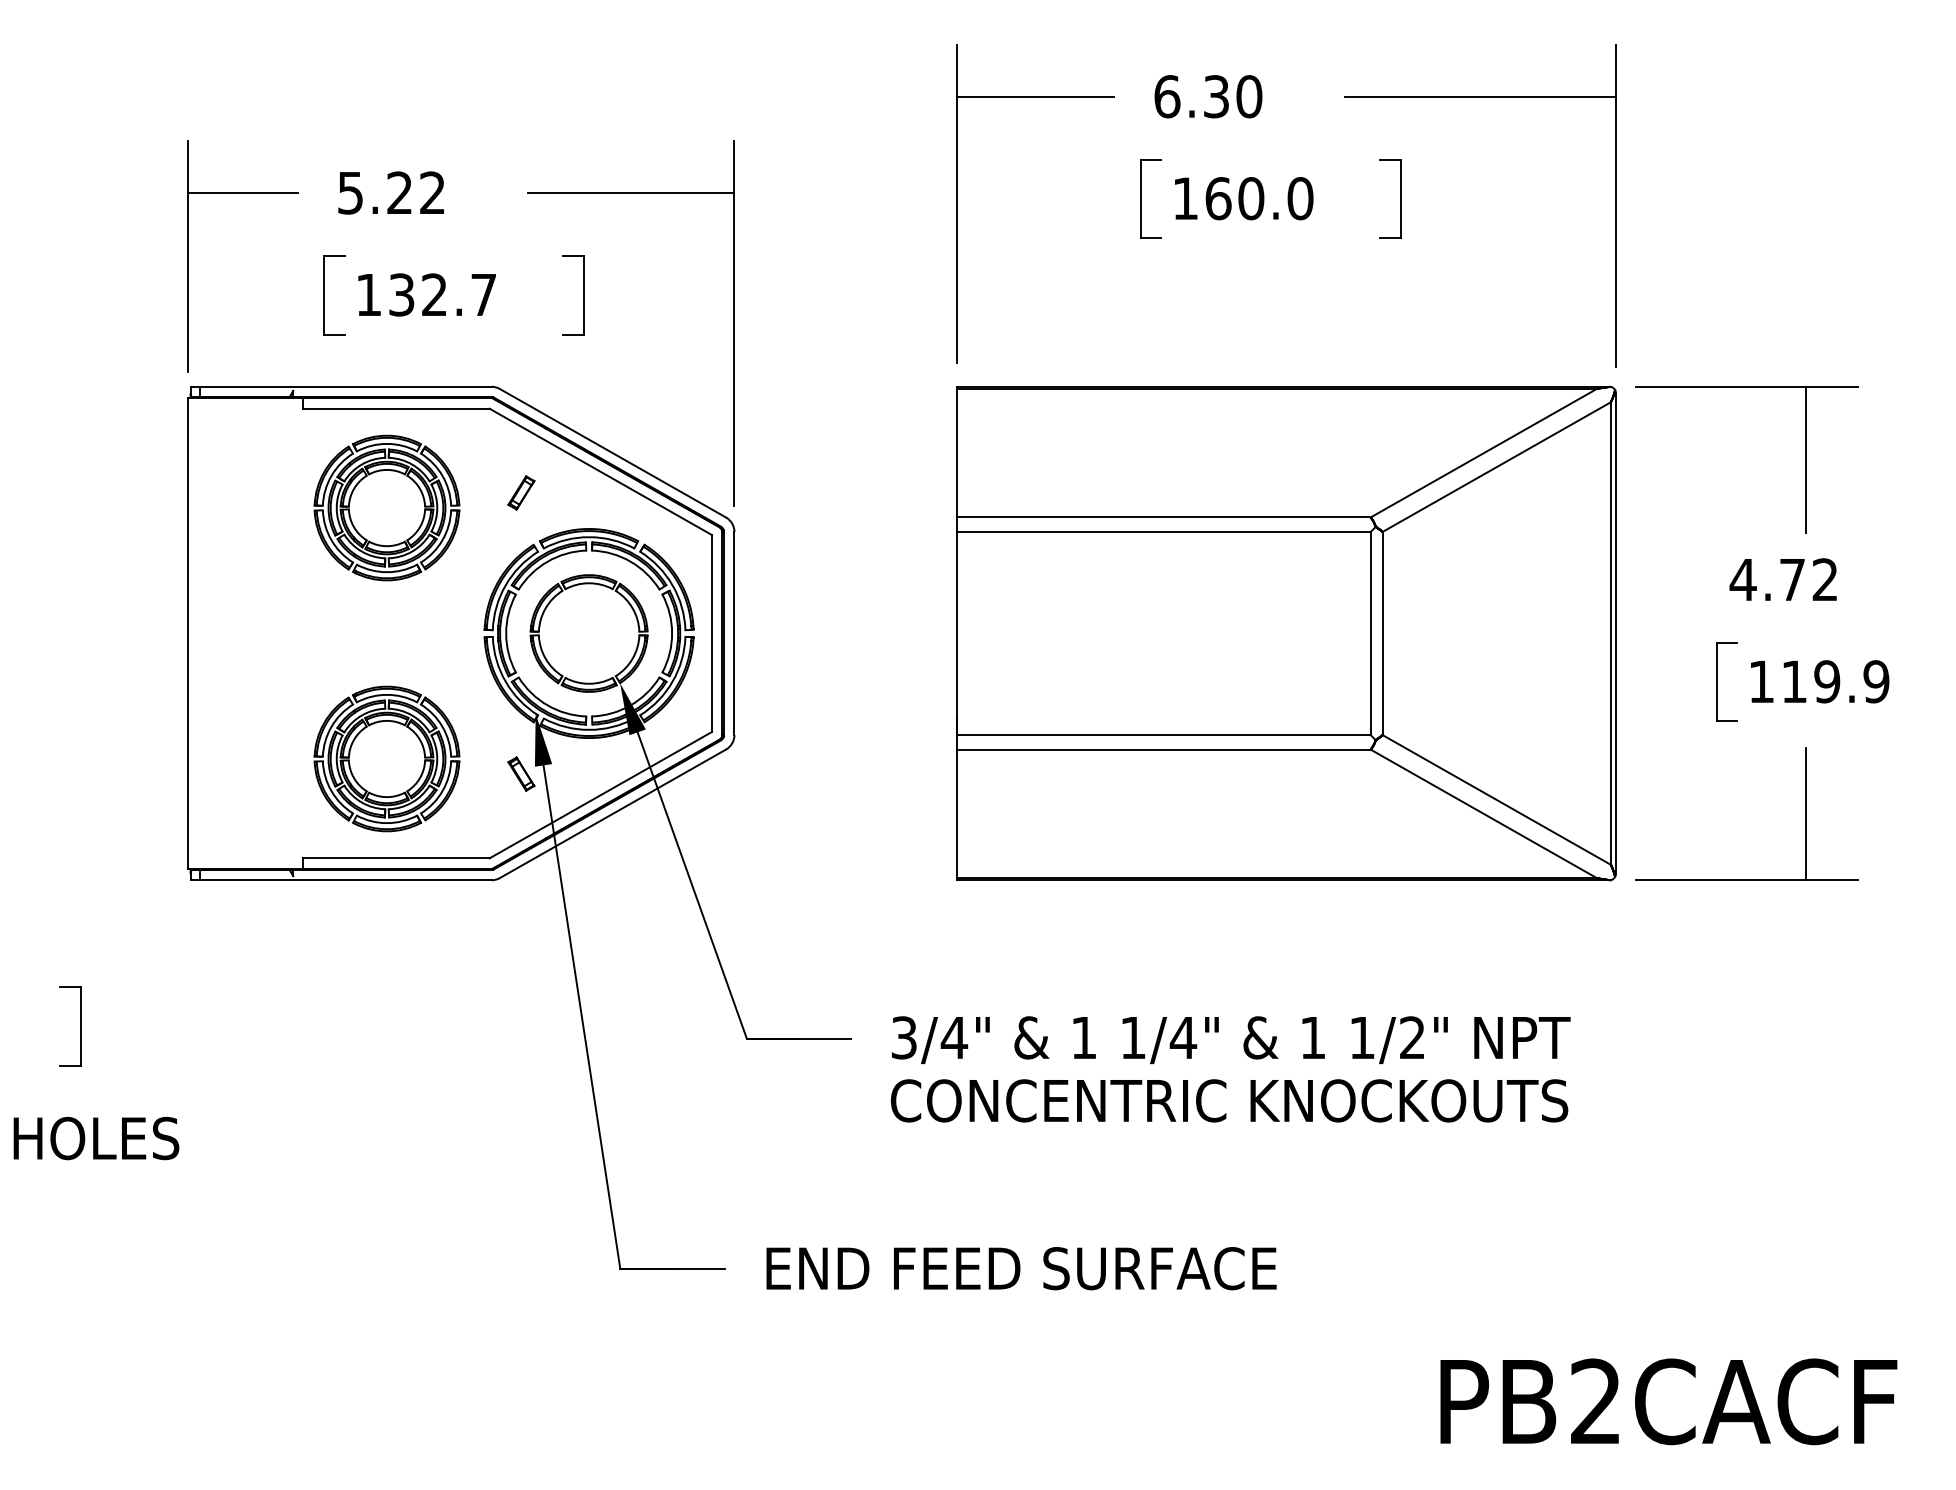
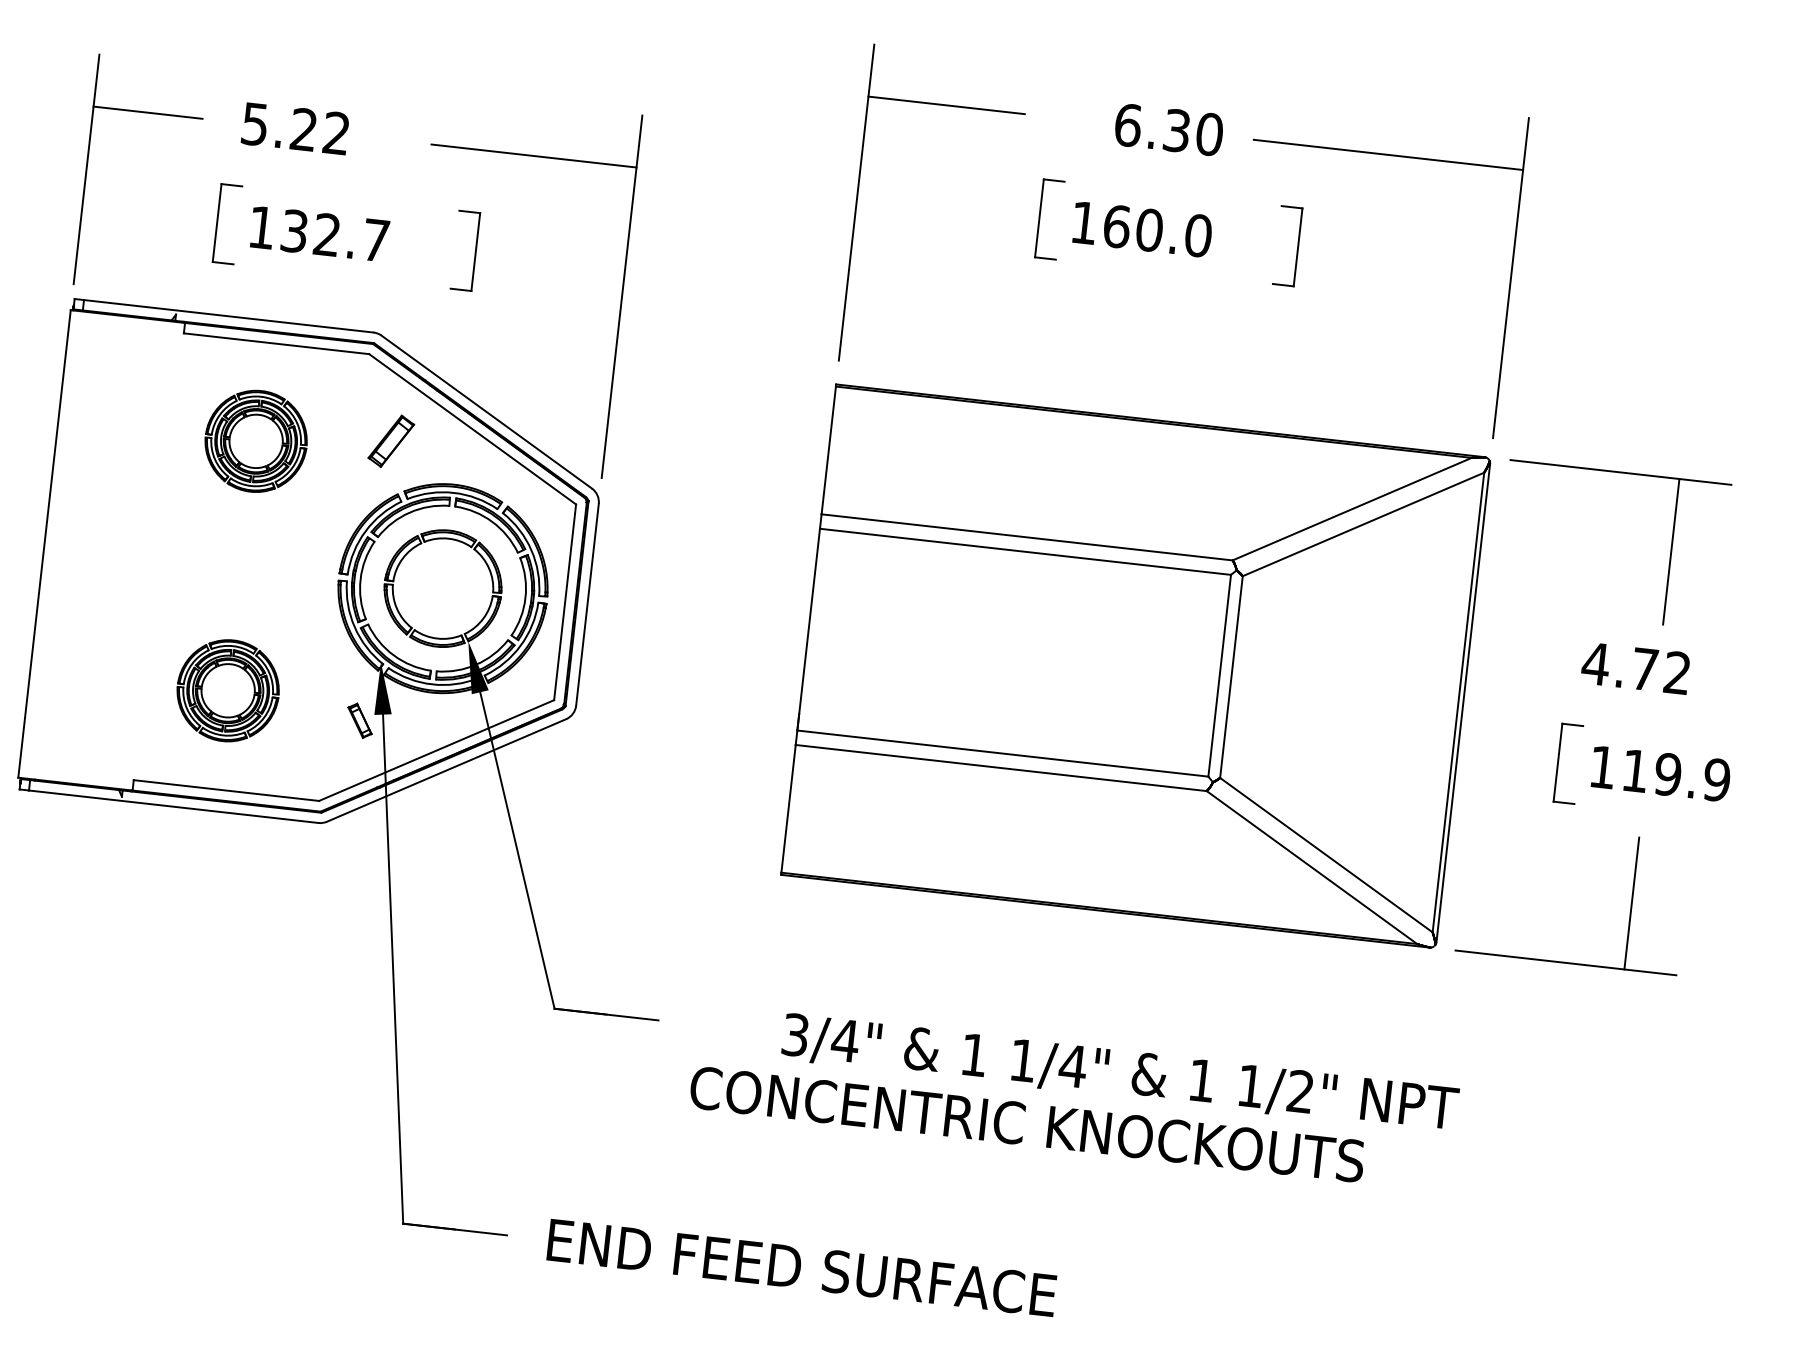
text: (1208, 96) -> (1169, 129), moved
part: (521, 492) -> (391, 440), size x1.6
part: (386, 507) -> (255, 440), size x0.7
part: (386, 758) -> (227, 690), size x0.7
text: (1231, 1040) -> (1120, 1074), moved

